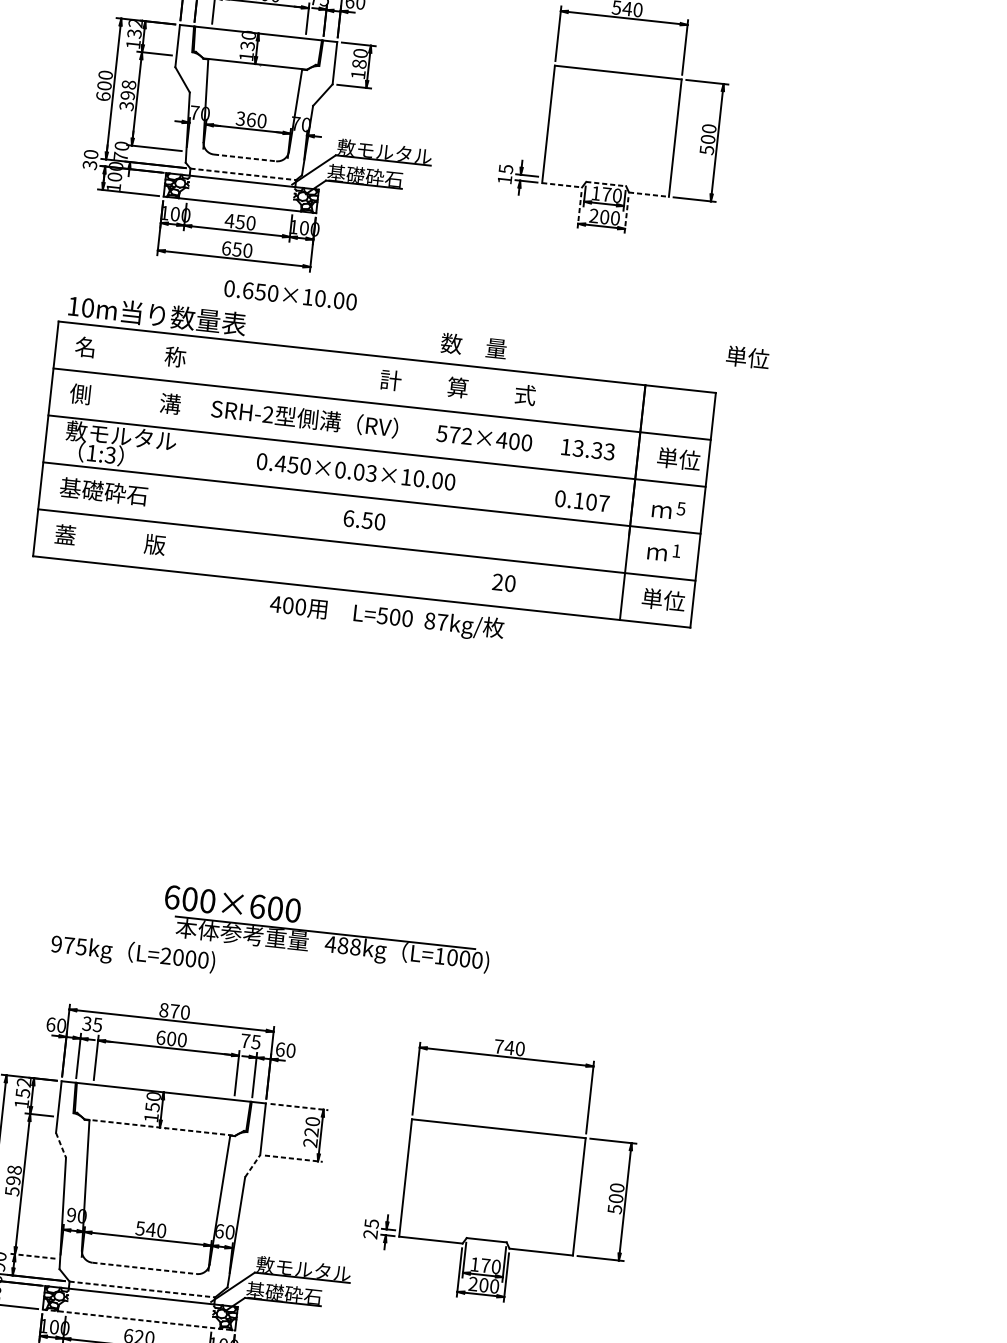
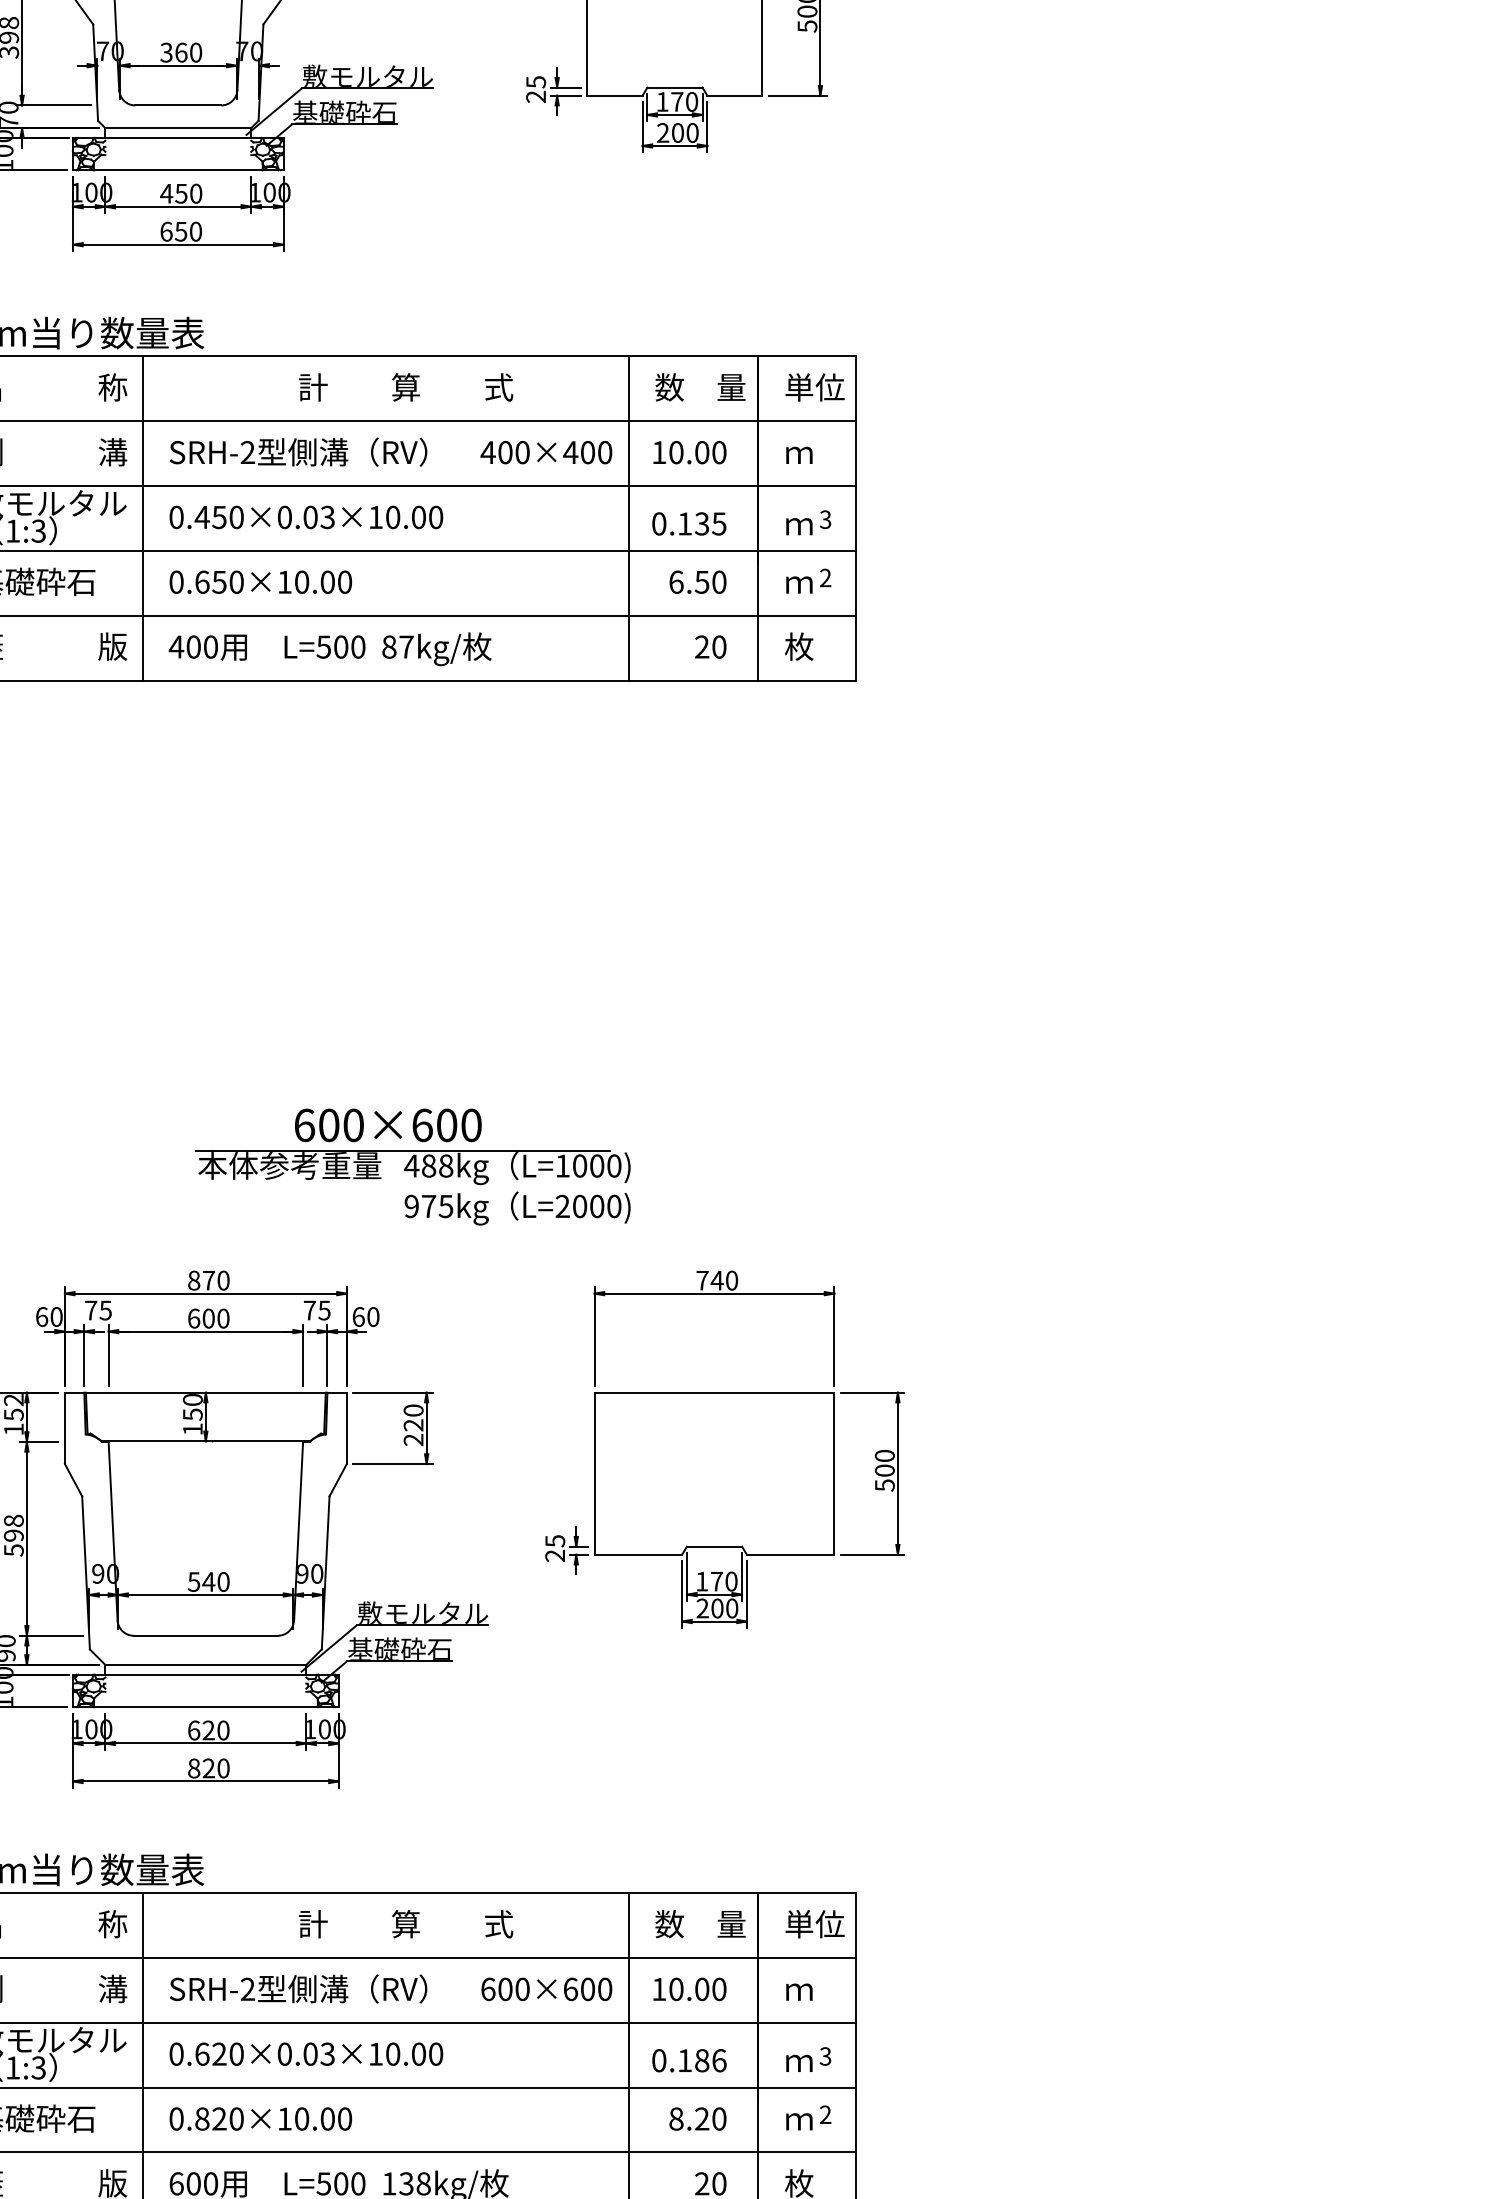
line: (245, 157) -> (178, 105), dashed -> solid
line: (243, 174) -> (178, 128), dashed -> solid
text: (504, 179) -> (535, 96), 15 -> 25
line: (605, 183) -> (674, 87), dashed -> solid
line: (562, 185) -> (615, 95), dashed -> solid
line: (648, 194) -> (734, 95), dashed -> solid
line: (579, 210) -> (642, 127), dashed -> solid
line: (626, 215) -> (707, 127), dashed -> solid
text: (290, 294) -> (260, 581), moved
text: (473, 346) -> (700, 387), moved
text: (747, 357) -> (814, 387), moved
text: (458, 387) -> (406, 387), moved
text: (454, 434) -> (504, 452), 572×400 -> 400×400
text: (593, 450) -> (697, 452), 13.33 -> 10.00
line: (186, 454) -> (142, 518), added
text: (678, 459) -> (814, 452), 単位 -> ｍ
text: (356, 471) -> (306, 517), moved
line: (538, 492) -> (628, 518), added
text: (597, 502) -> (710, 523), 0.107 -> 0.135
text: (681, 508) -> (825, 519), 5 -> 3
text: (364, 519) -> (697, 581), moved
text: (676, 550) -> (825, 577), 1 -> 2
text: (503, 582) -> (710, 646), moved
text: (663, 599) -> (814, 646), 単位 -> 枚
text: (386, 618) -> (329, 649), moved
text: (233, 904) -> (388, 1125), moved
text: (133, 954) -> (517, 1208), moved
text: (86, 1023) -> (90, 1310), 35 -> 75
line: (299, 1106) -> (393, 1392), dashed -> solid
line: (160, 1127) -> (206, 1441), dashed -> solid
line: (60, 1145) -> (73, 1480), dashed -> solid
line: (294, 1158) -> (393, 1463), dashed -> solid
line: (252, 1165) -> (338, 1479), dashed -> solid
part: (501, 1170) -> (724, 1449), moved
text: (219, 1230) -> (302, 1573), 60 -> 90
line: (32, 1256) -> (51, 1635), dashed -> solid
line: (145, 1268) -> (206, 1635), dashed -> solid
line: (142, 1289) -> (206, 1664), dashed -> solid
line: (138, 1320) -> (205, 1707), dashed -> solid

